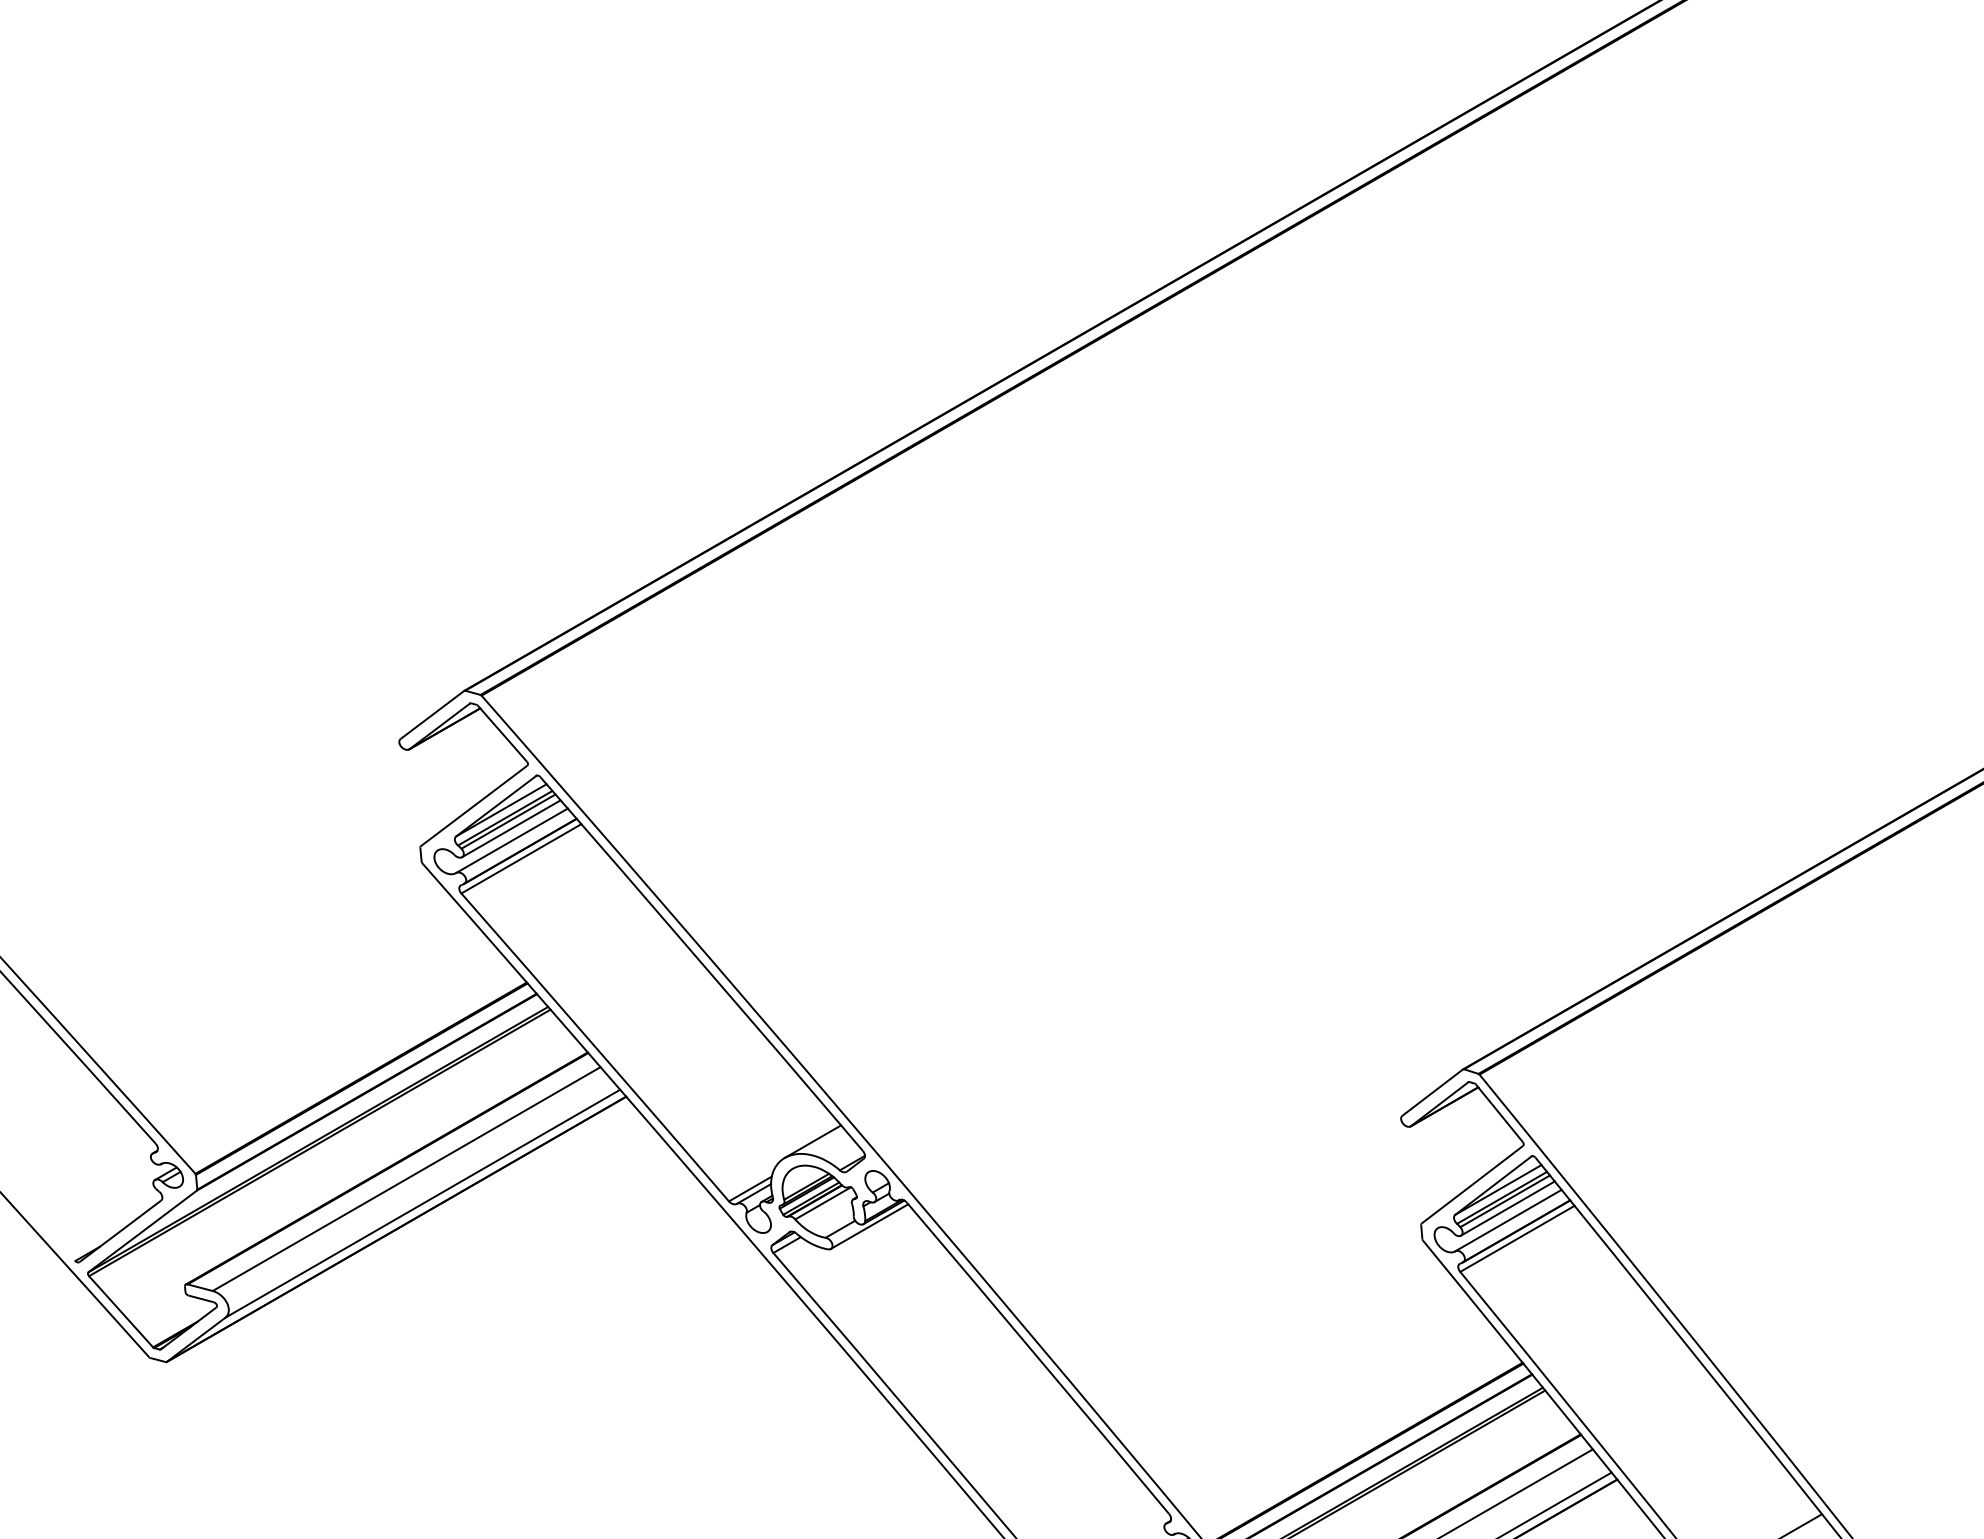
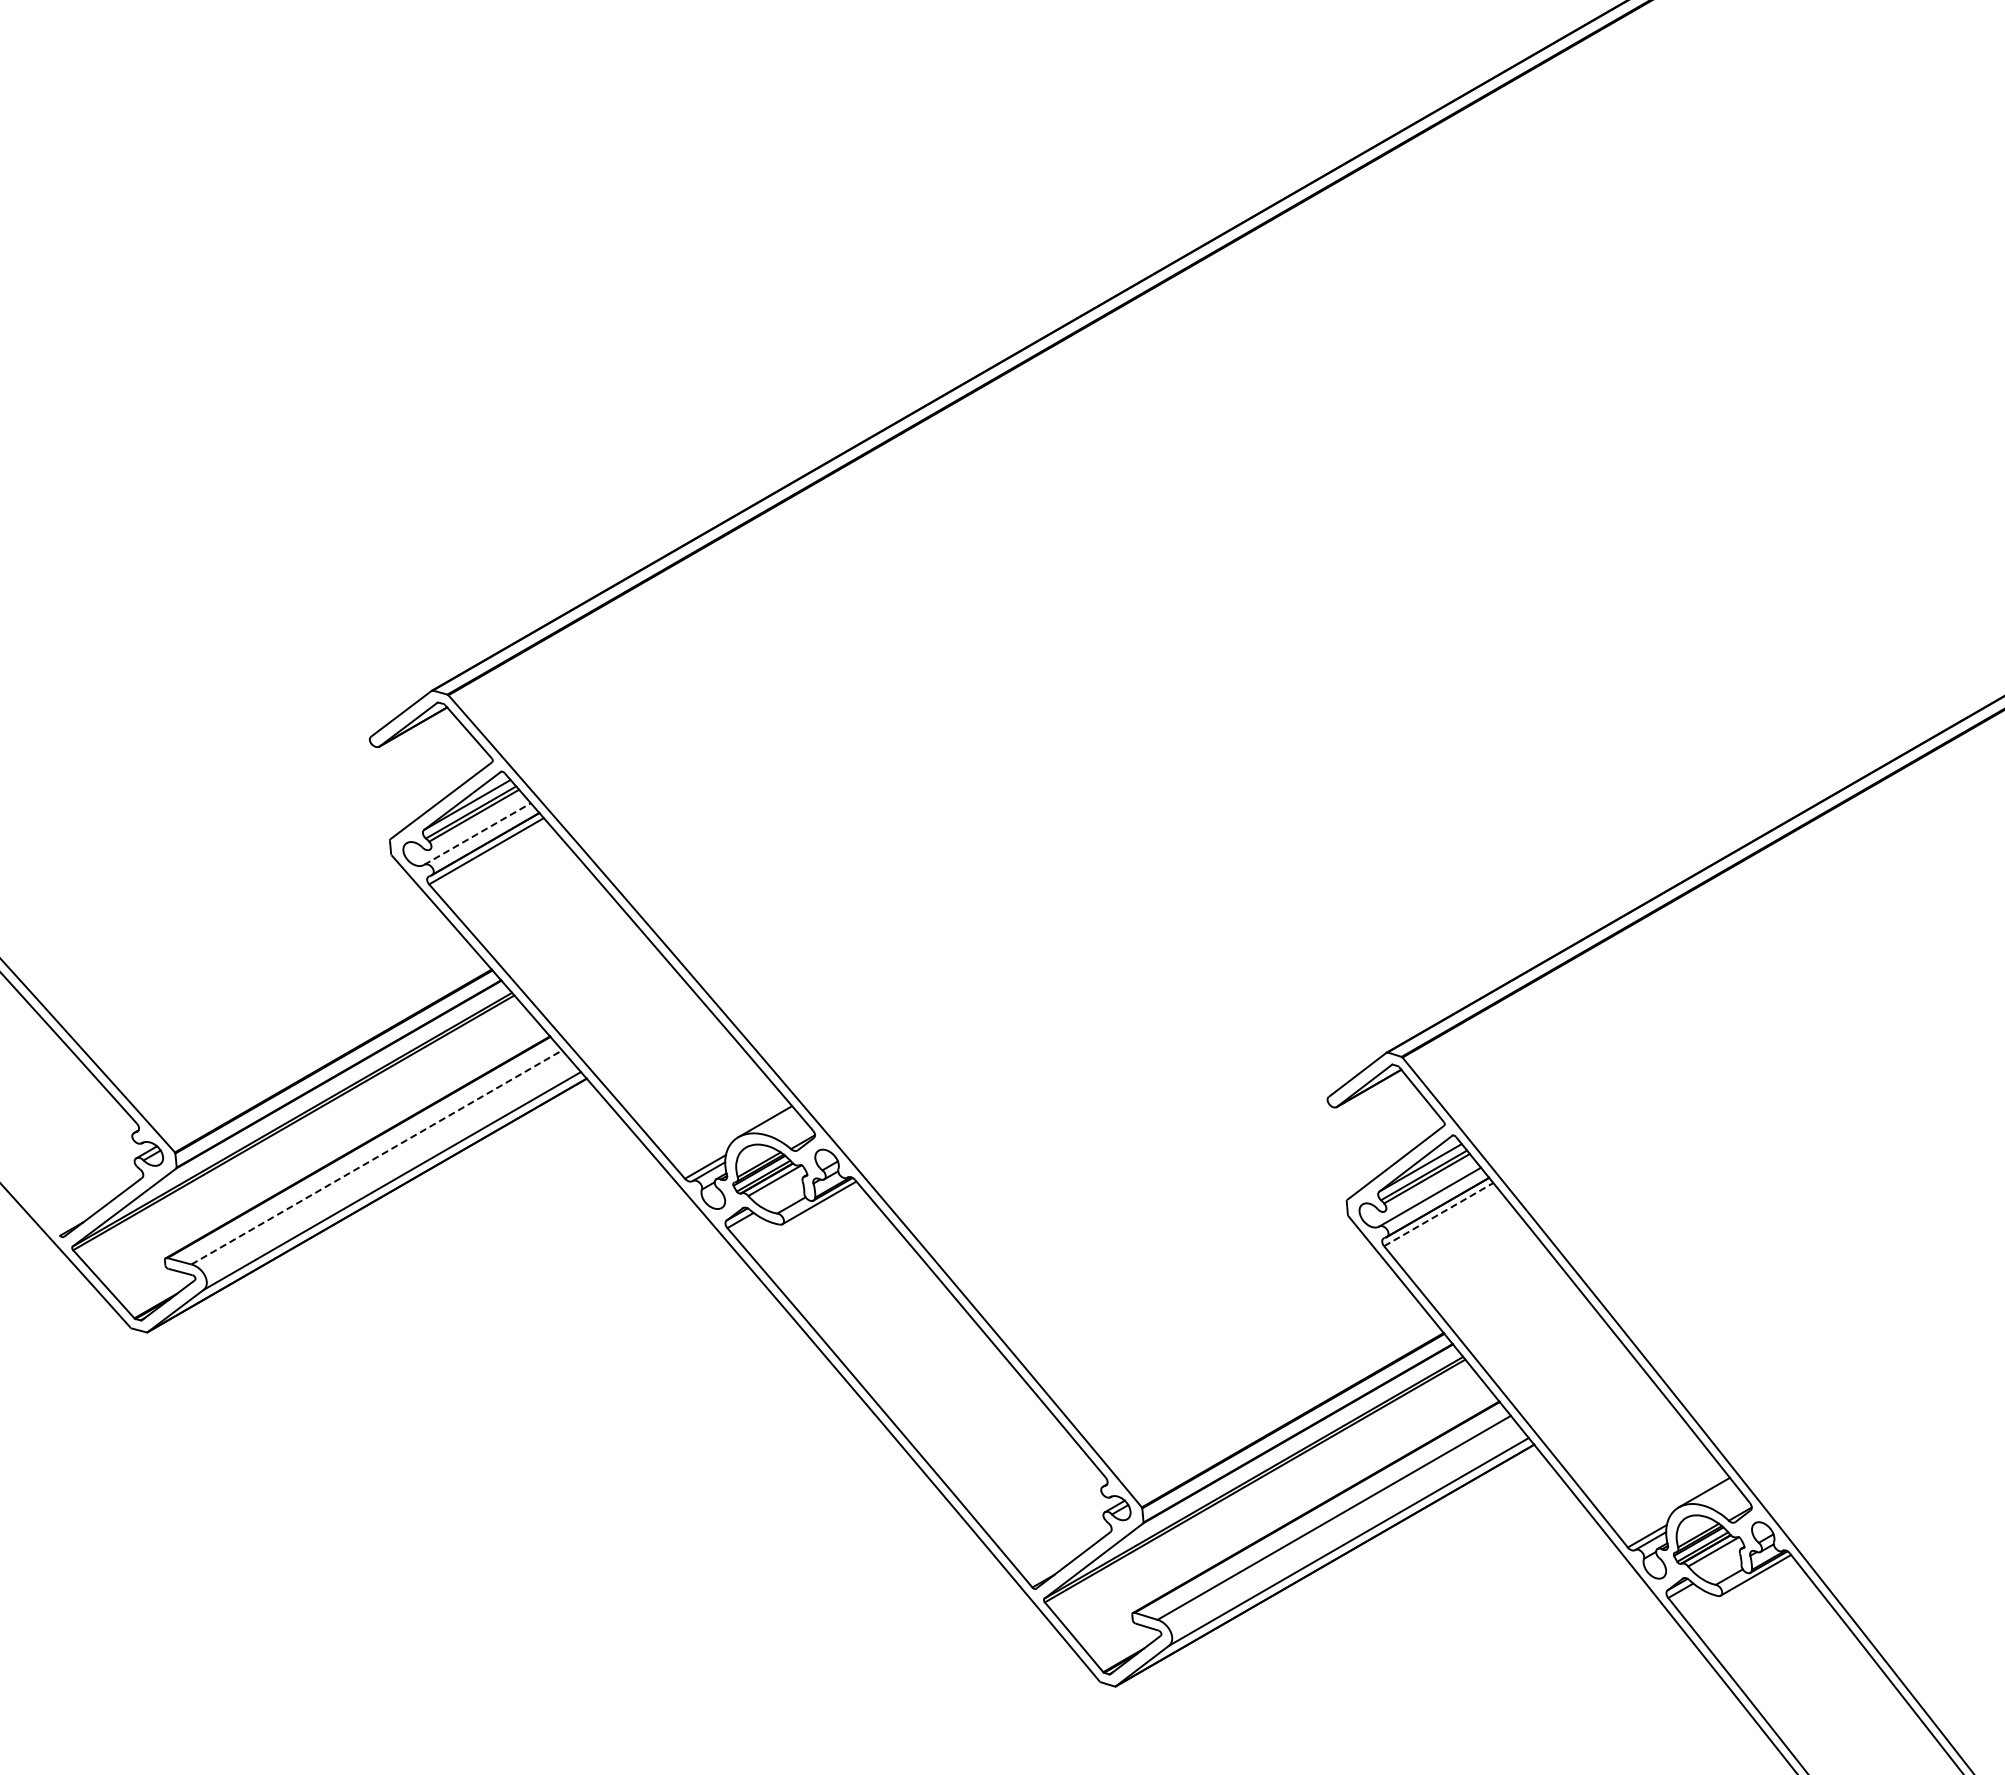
line: (510, 828) -> (476, 822), removed
line: (511, 841) -> (477, 834), solid -> dashed
line: (407, 1179) -> (377, 1157), solid -> dashed
line: (1507, 1208) -> (1429, 1185), removed
line: (1518, 1238) -> (1439, 1214), solid -> dashed

